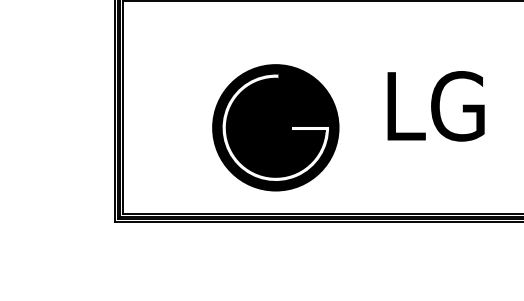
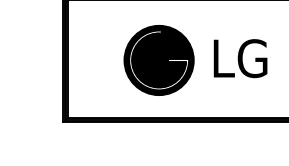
part: (274, 127) -> (158, 60), moved

